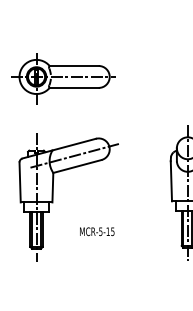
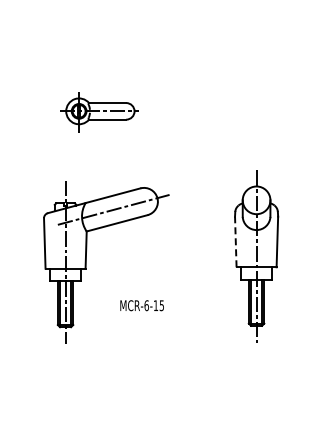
part: (63, 78) -> (99, 112), size x0.6
line: (171, 180) -> (235, 241), solid -> dashed
text: (100, 231) -> (146, 305), MCR-5-15 -> MCR-6-15

